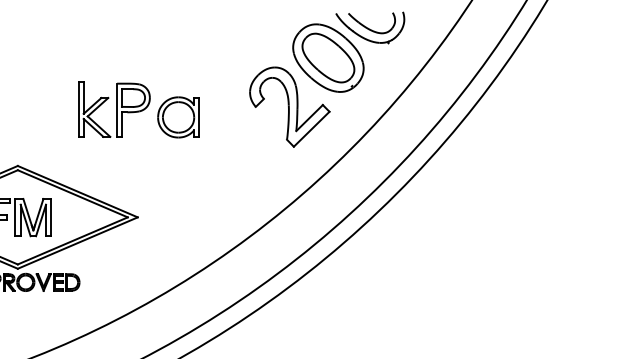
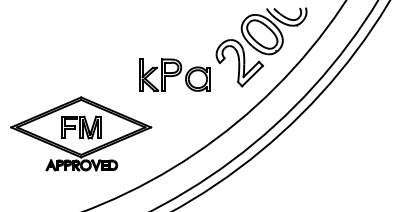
part: (138, 109) -> (174, 74), moved

